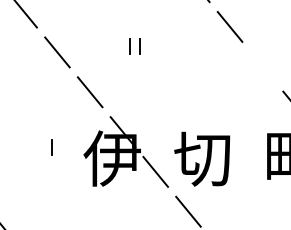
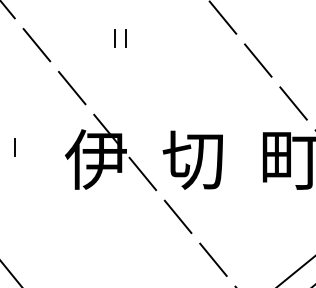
line: (263, 66) -> (258, 60), added
line: (52, 147) -> (14, 147), moved

